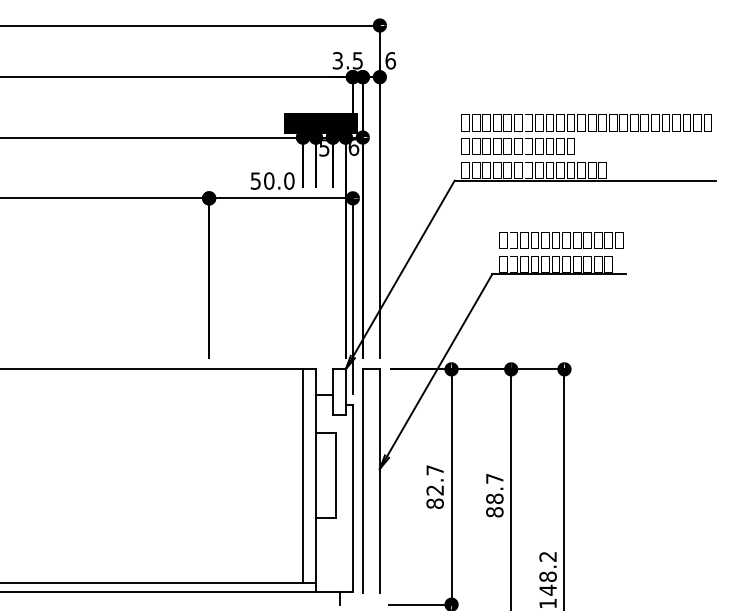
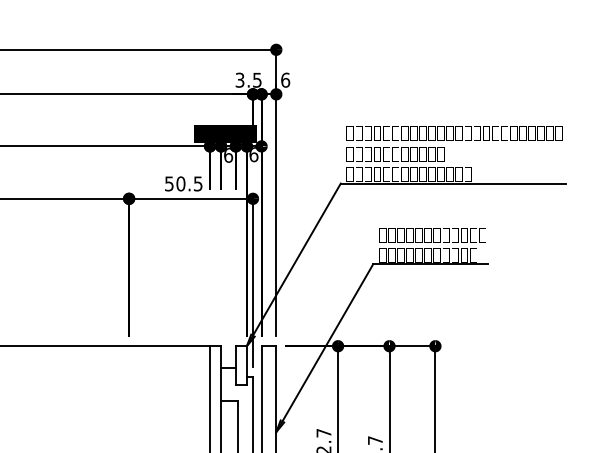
text: (324, 147) -> (228, 154), 5 -> 6
text: (289, 180) -> (198, 183), 50.0 -> 50.5

